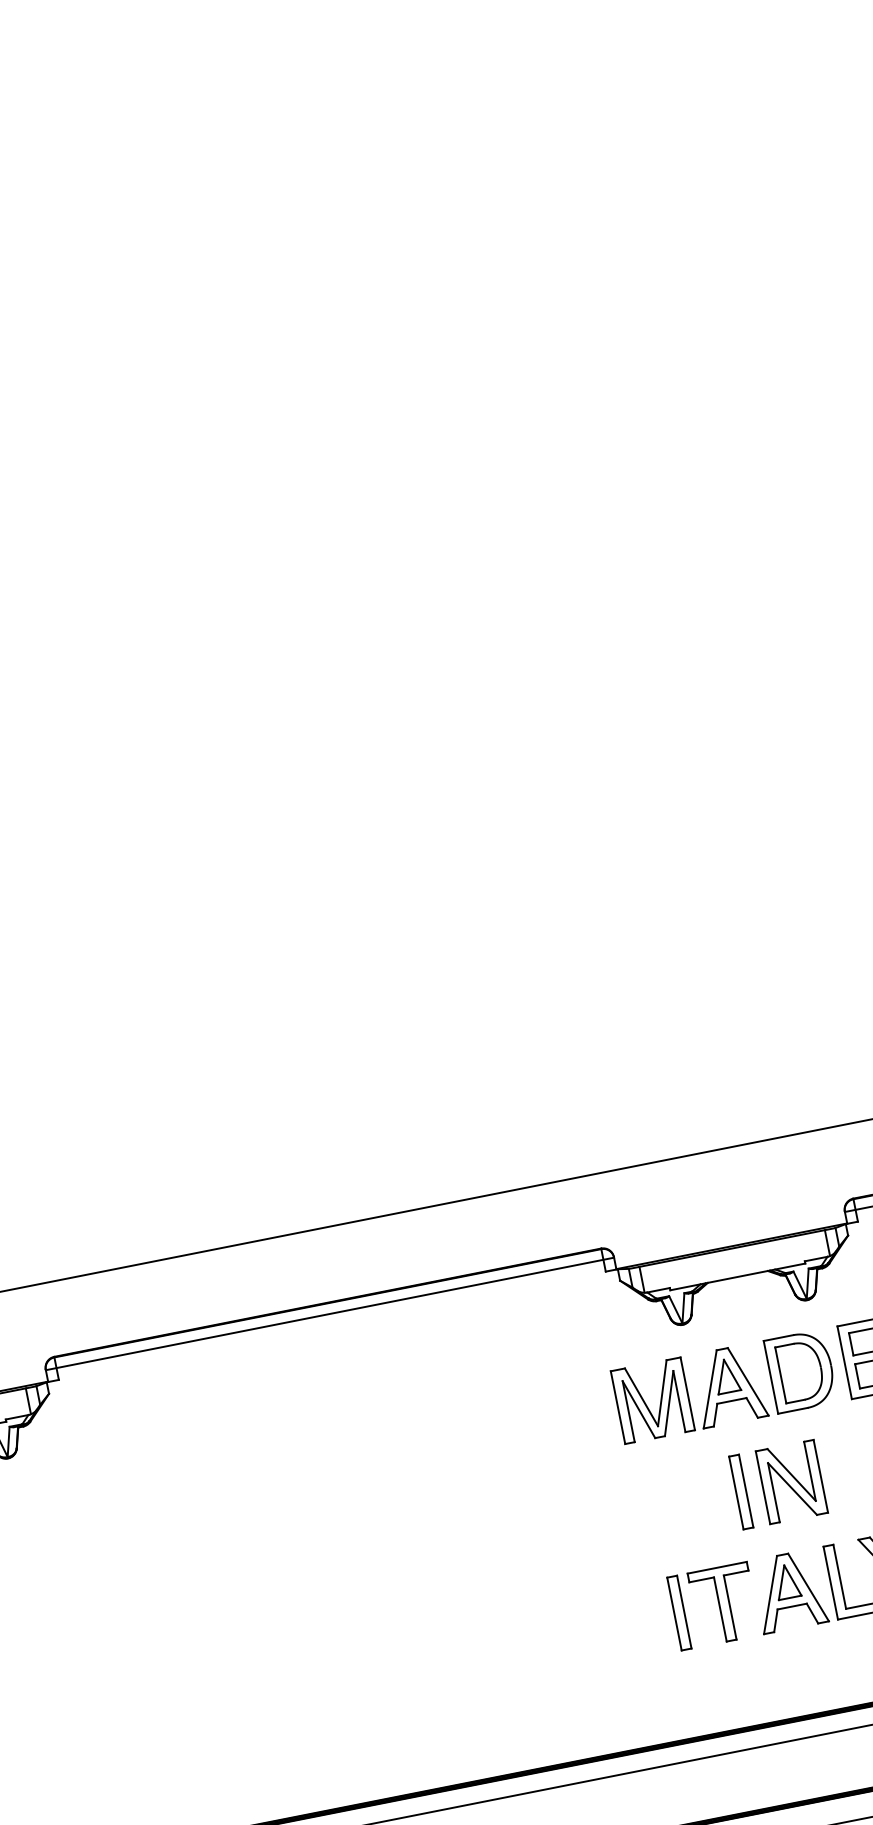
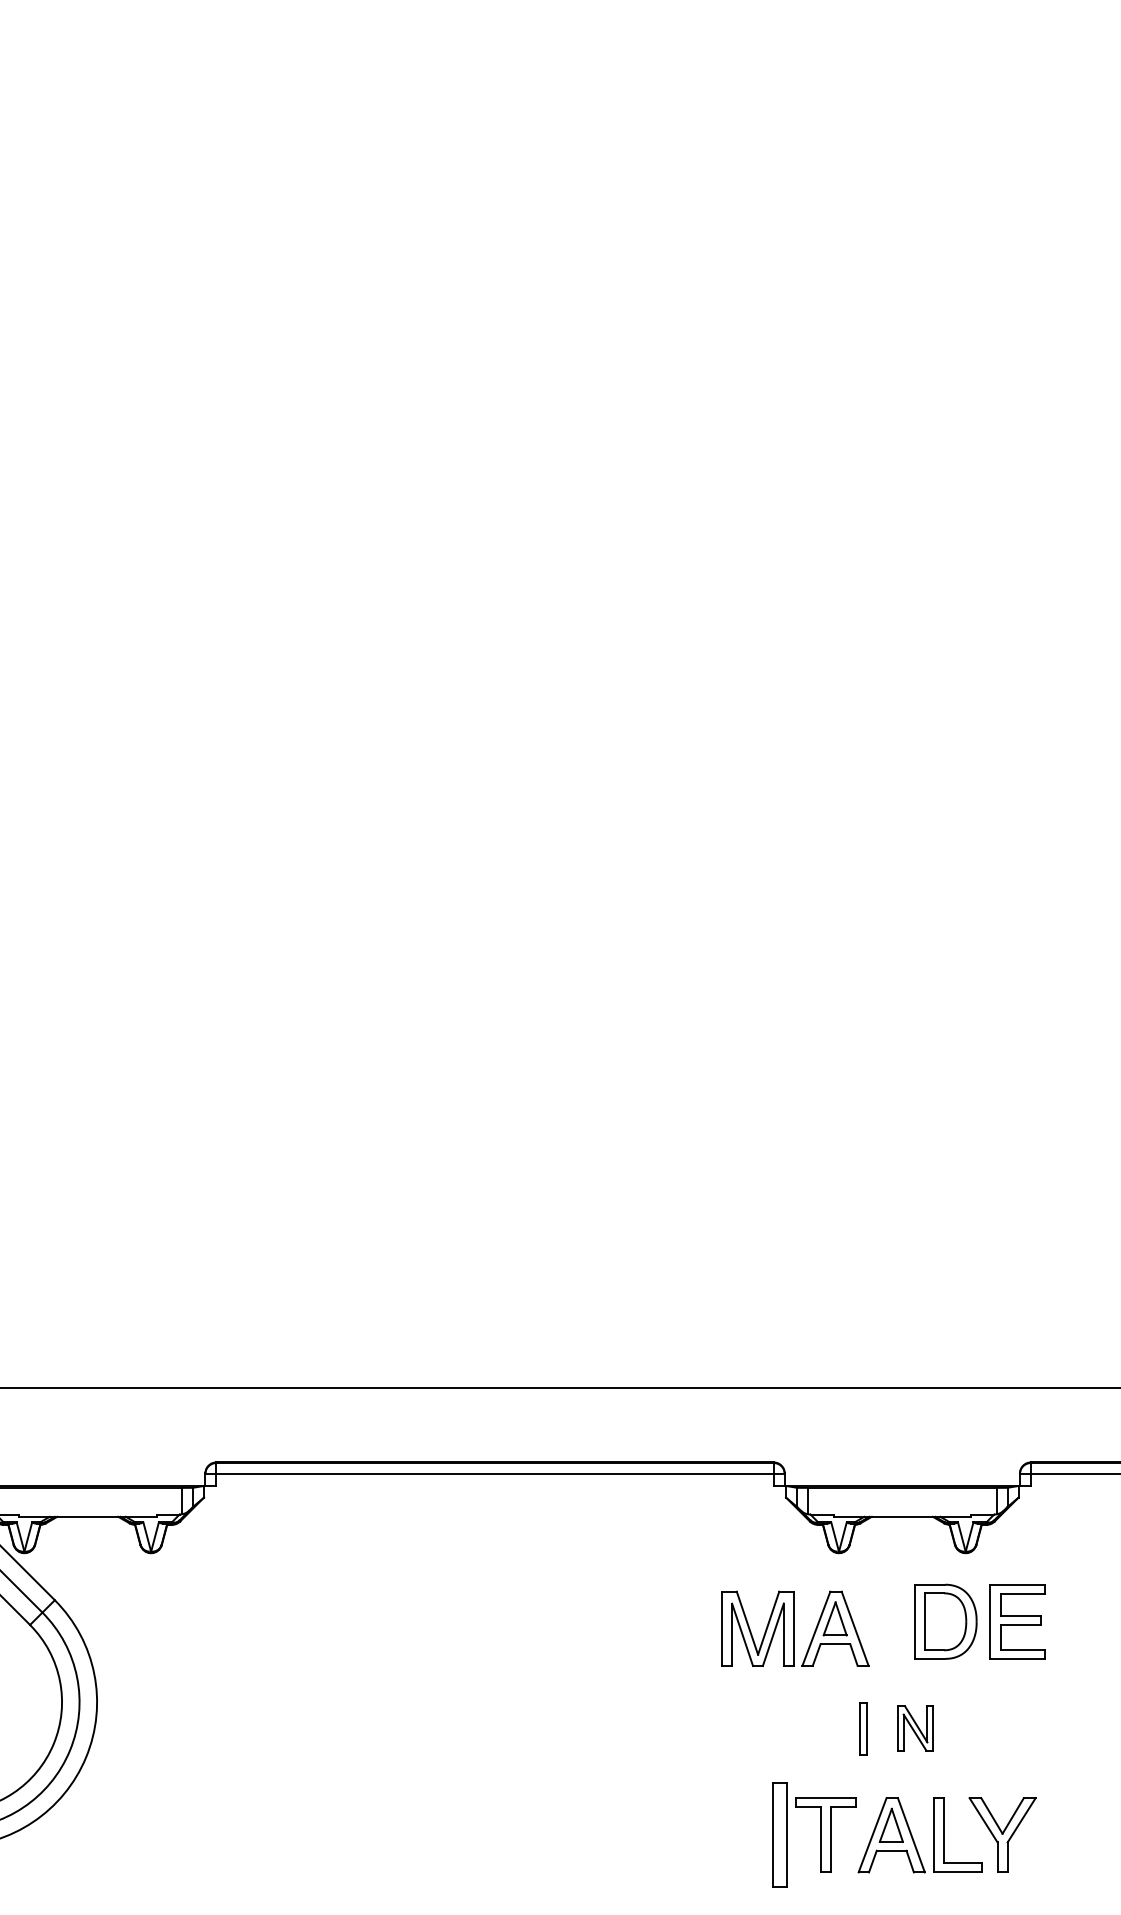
part: (689, 1393) -> (795, 1628), moved
part: (791, 1482) -> (915, 1728), size x0.6
part: (740, 1492) -> (863, 1728), size x0.7
part: (679, 1612) -> (779, 1834), size x1.4

